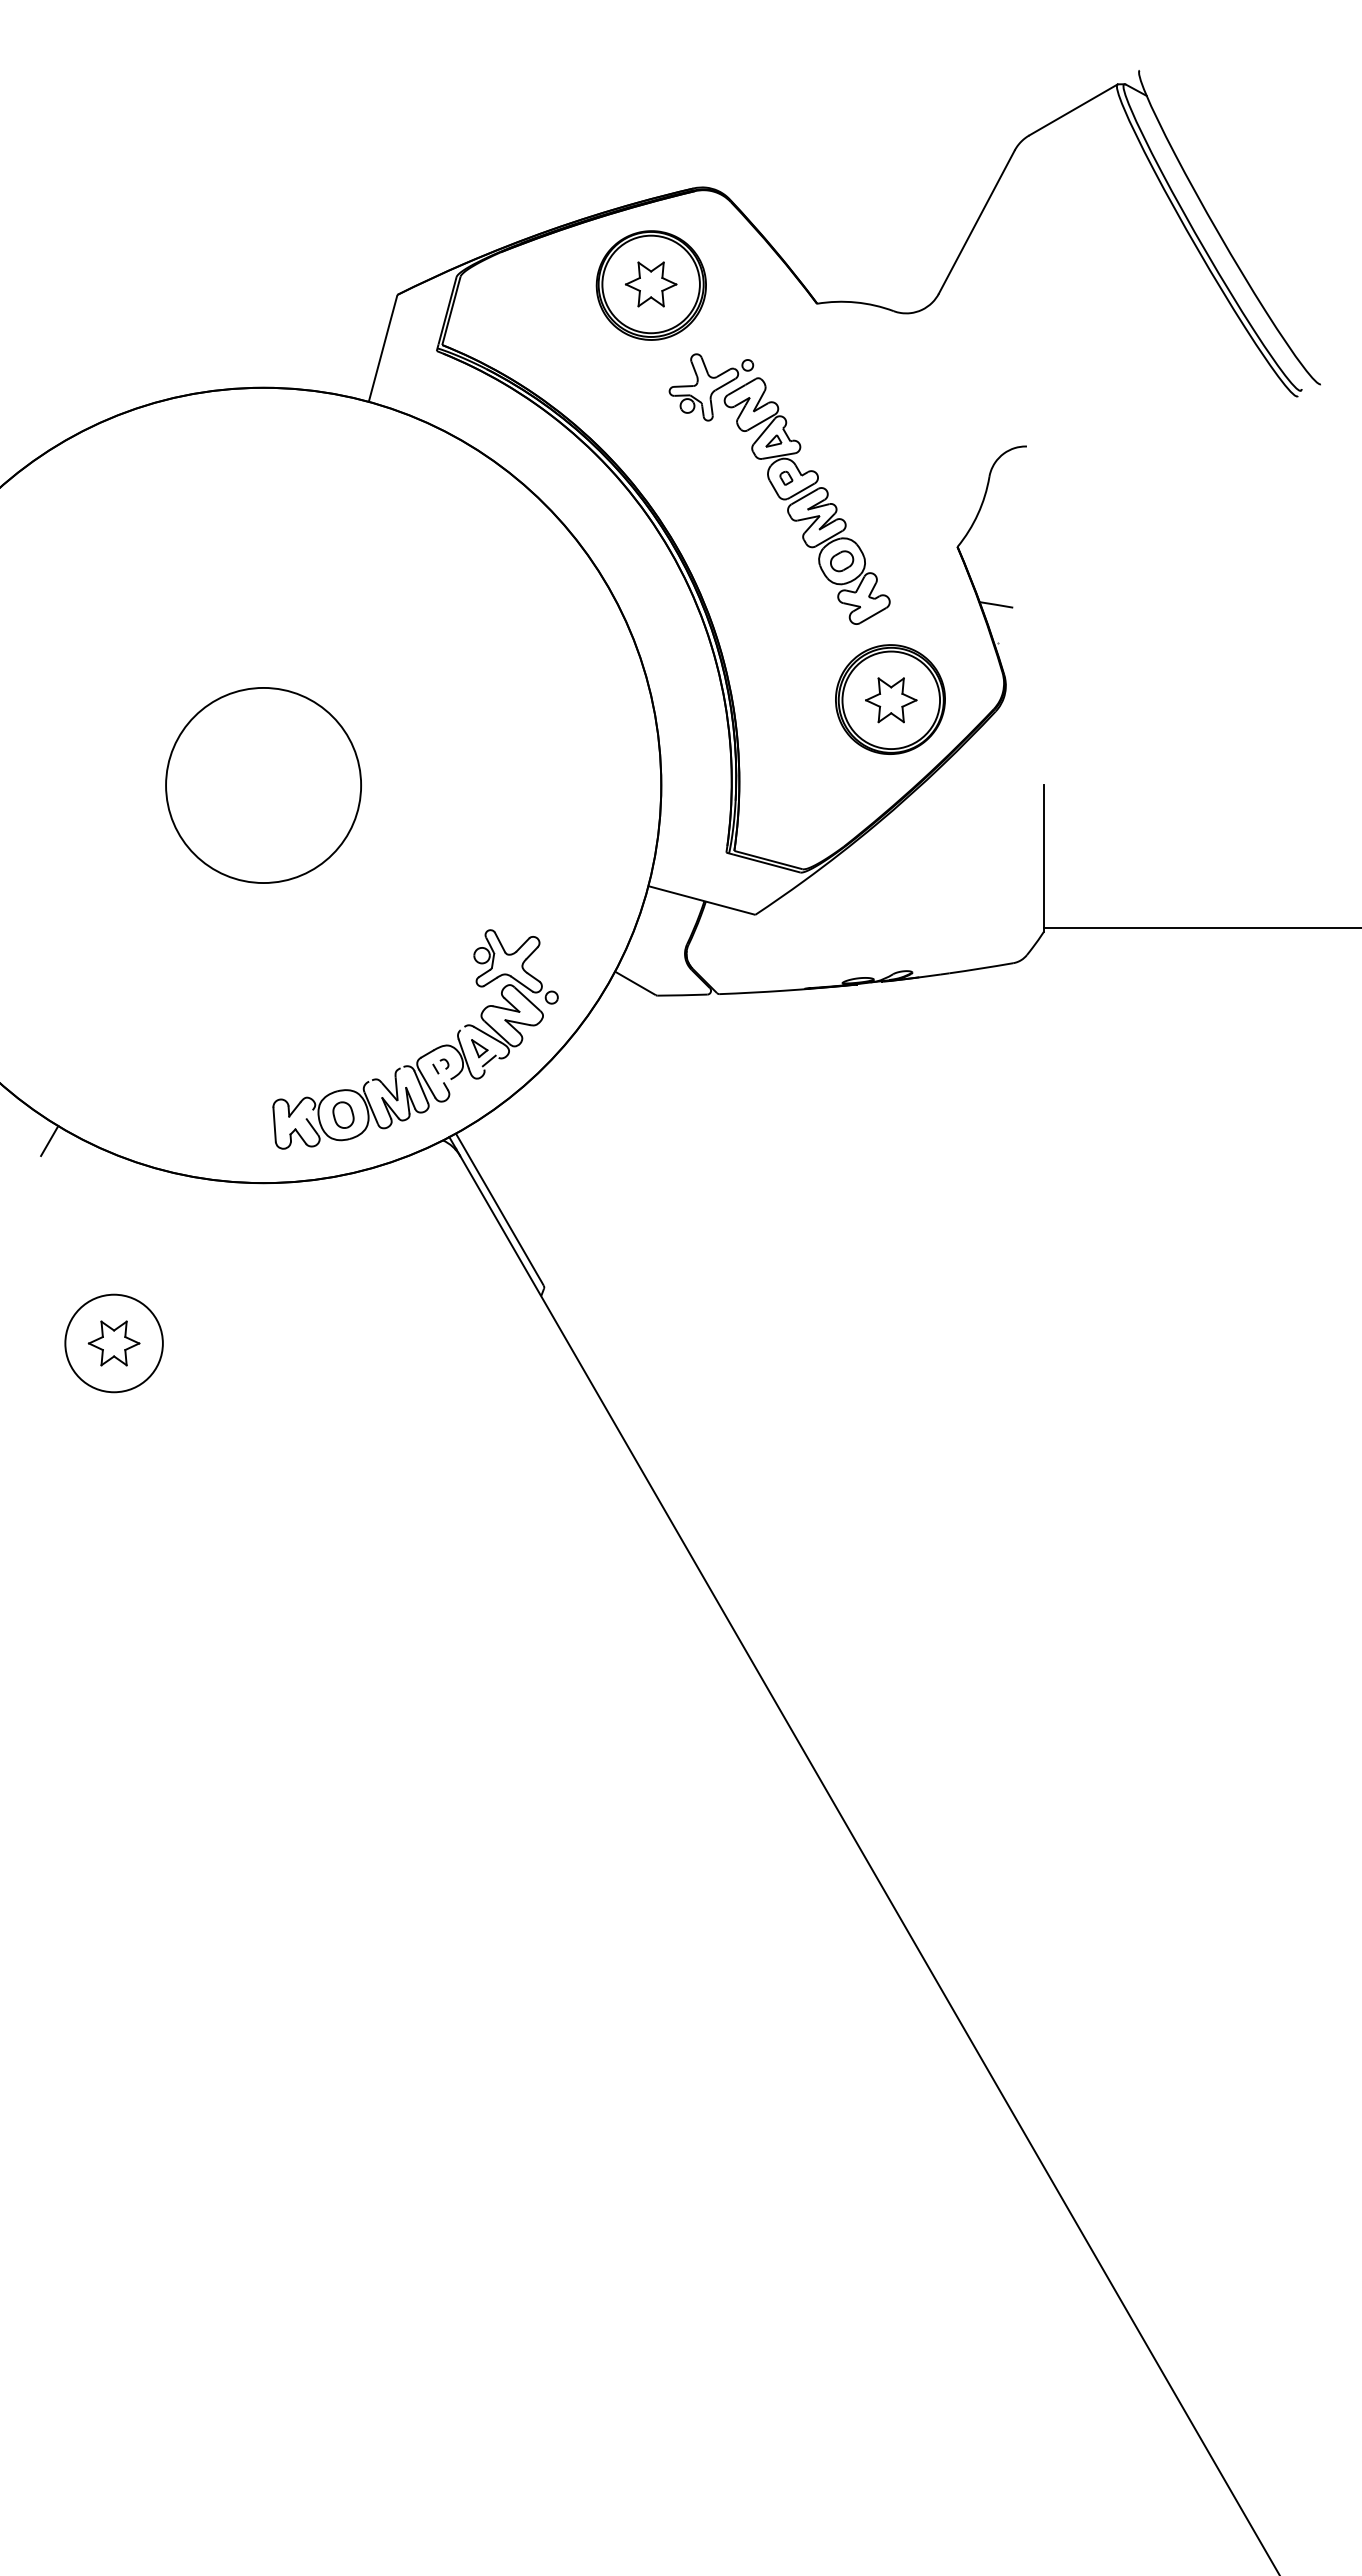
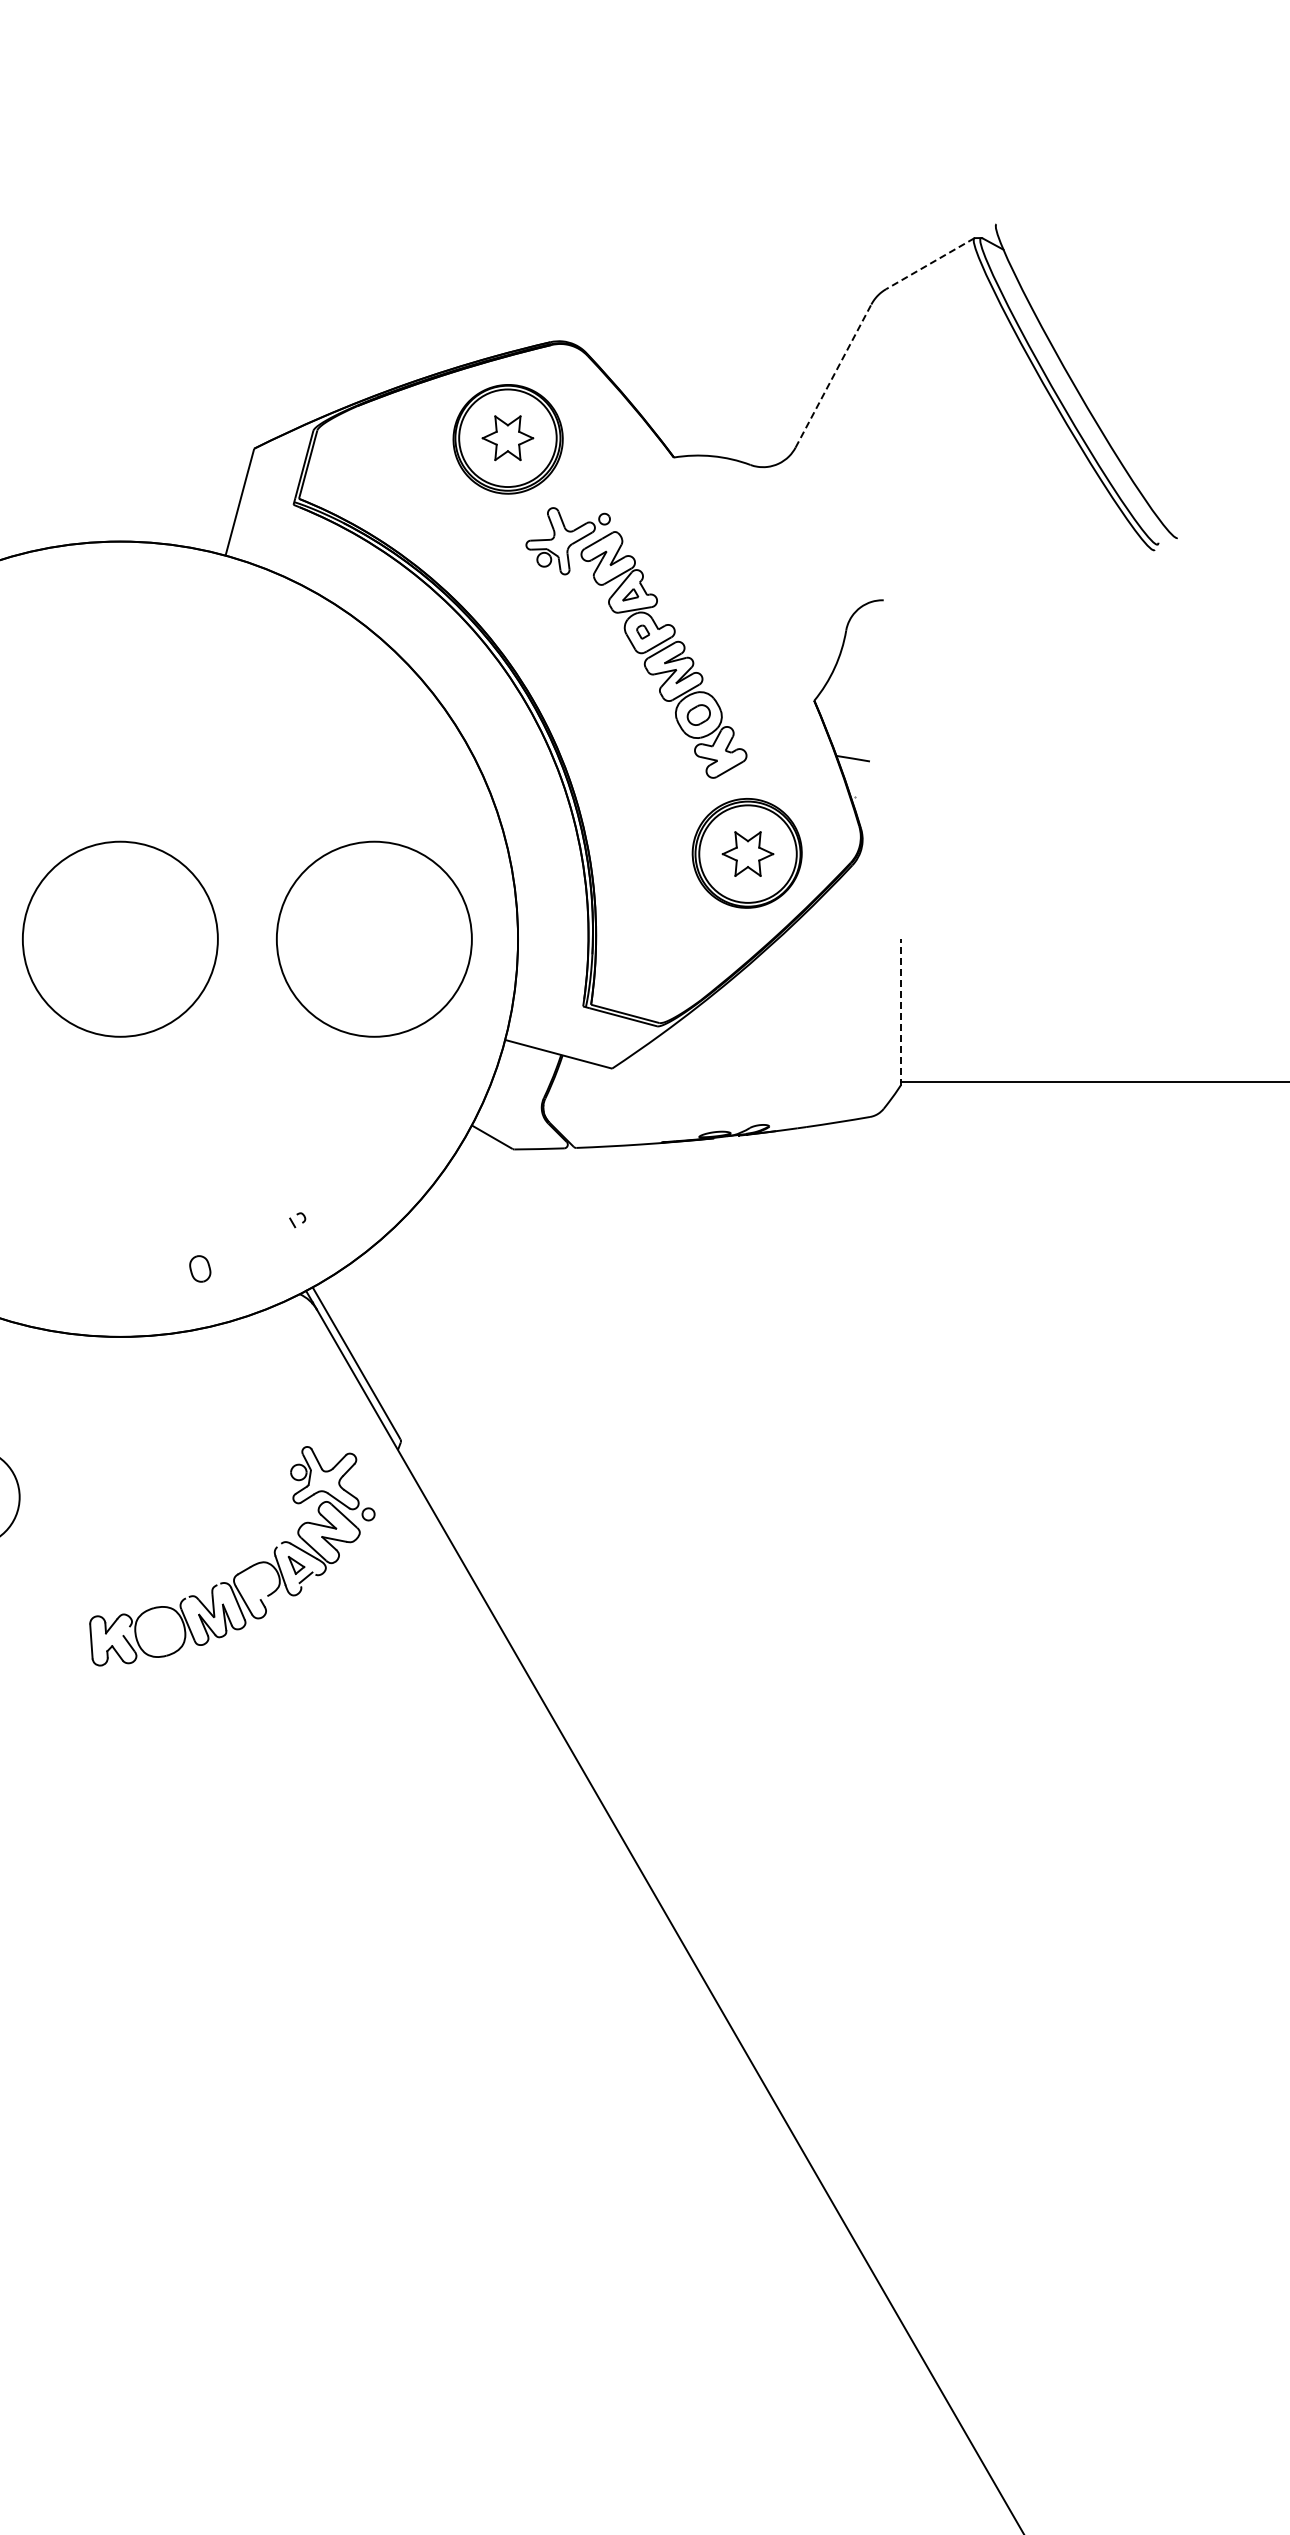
line: (1073, 109) -> (930, 263), solid -> dashed
line: (976, 222) -> (833, 376), solid -> dashed
circle: (517, 785) -> (374, 939), added
line: (1043, 858) -> (900, 1012), solid -> dashed
part: (422, 1055) -> (239, 1572), moved

